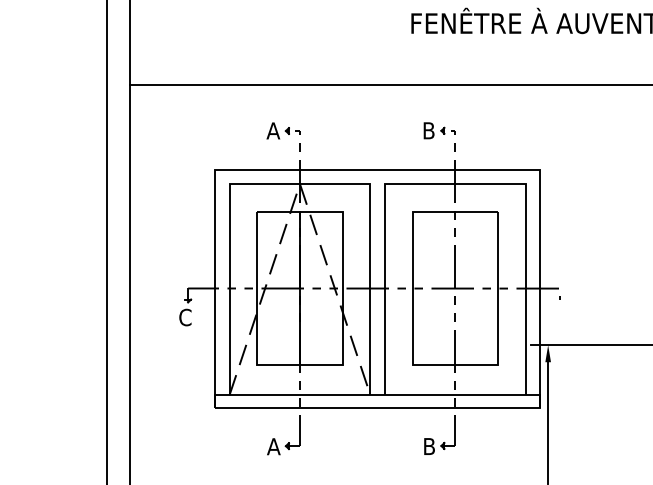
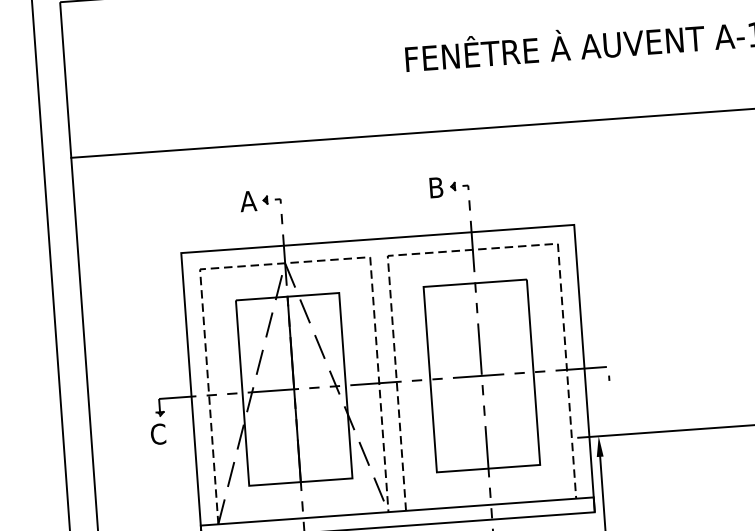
line: (300, 184) -> (285, 263), solid -> dashed
line: (455, 184) -> (472, 250), solid -> dashed

